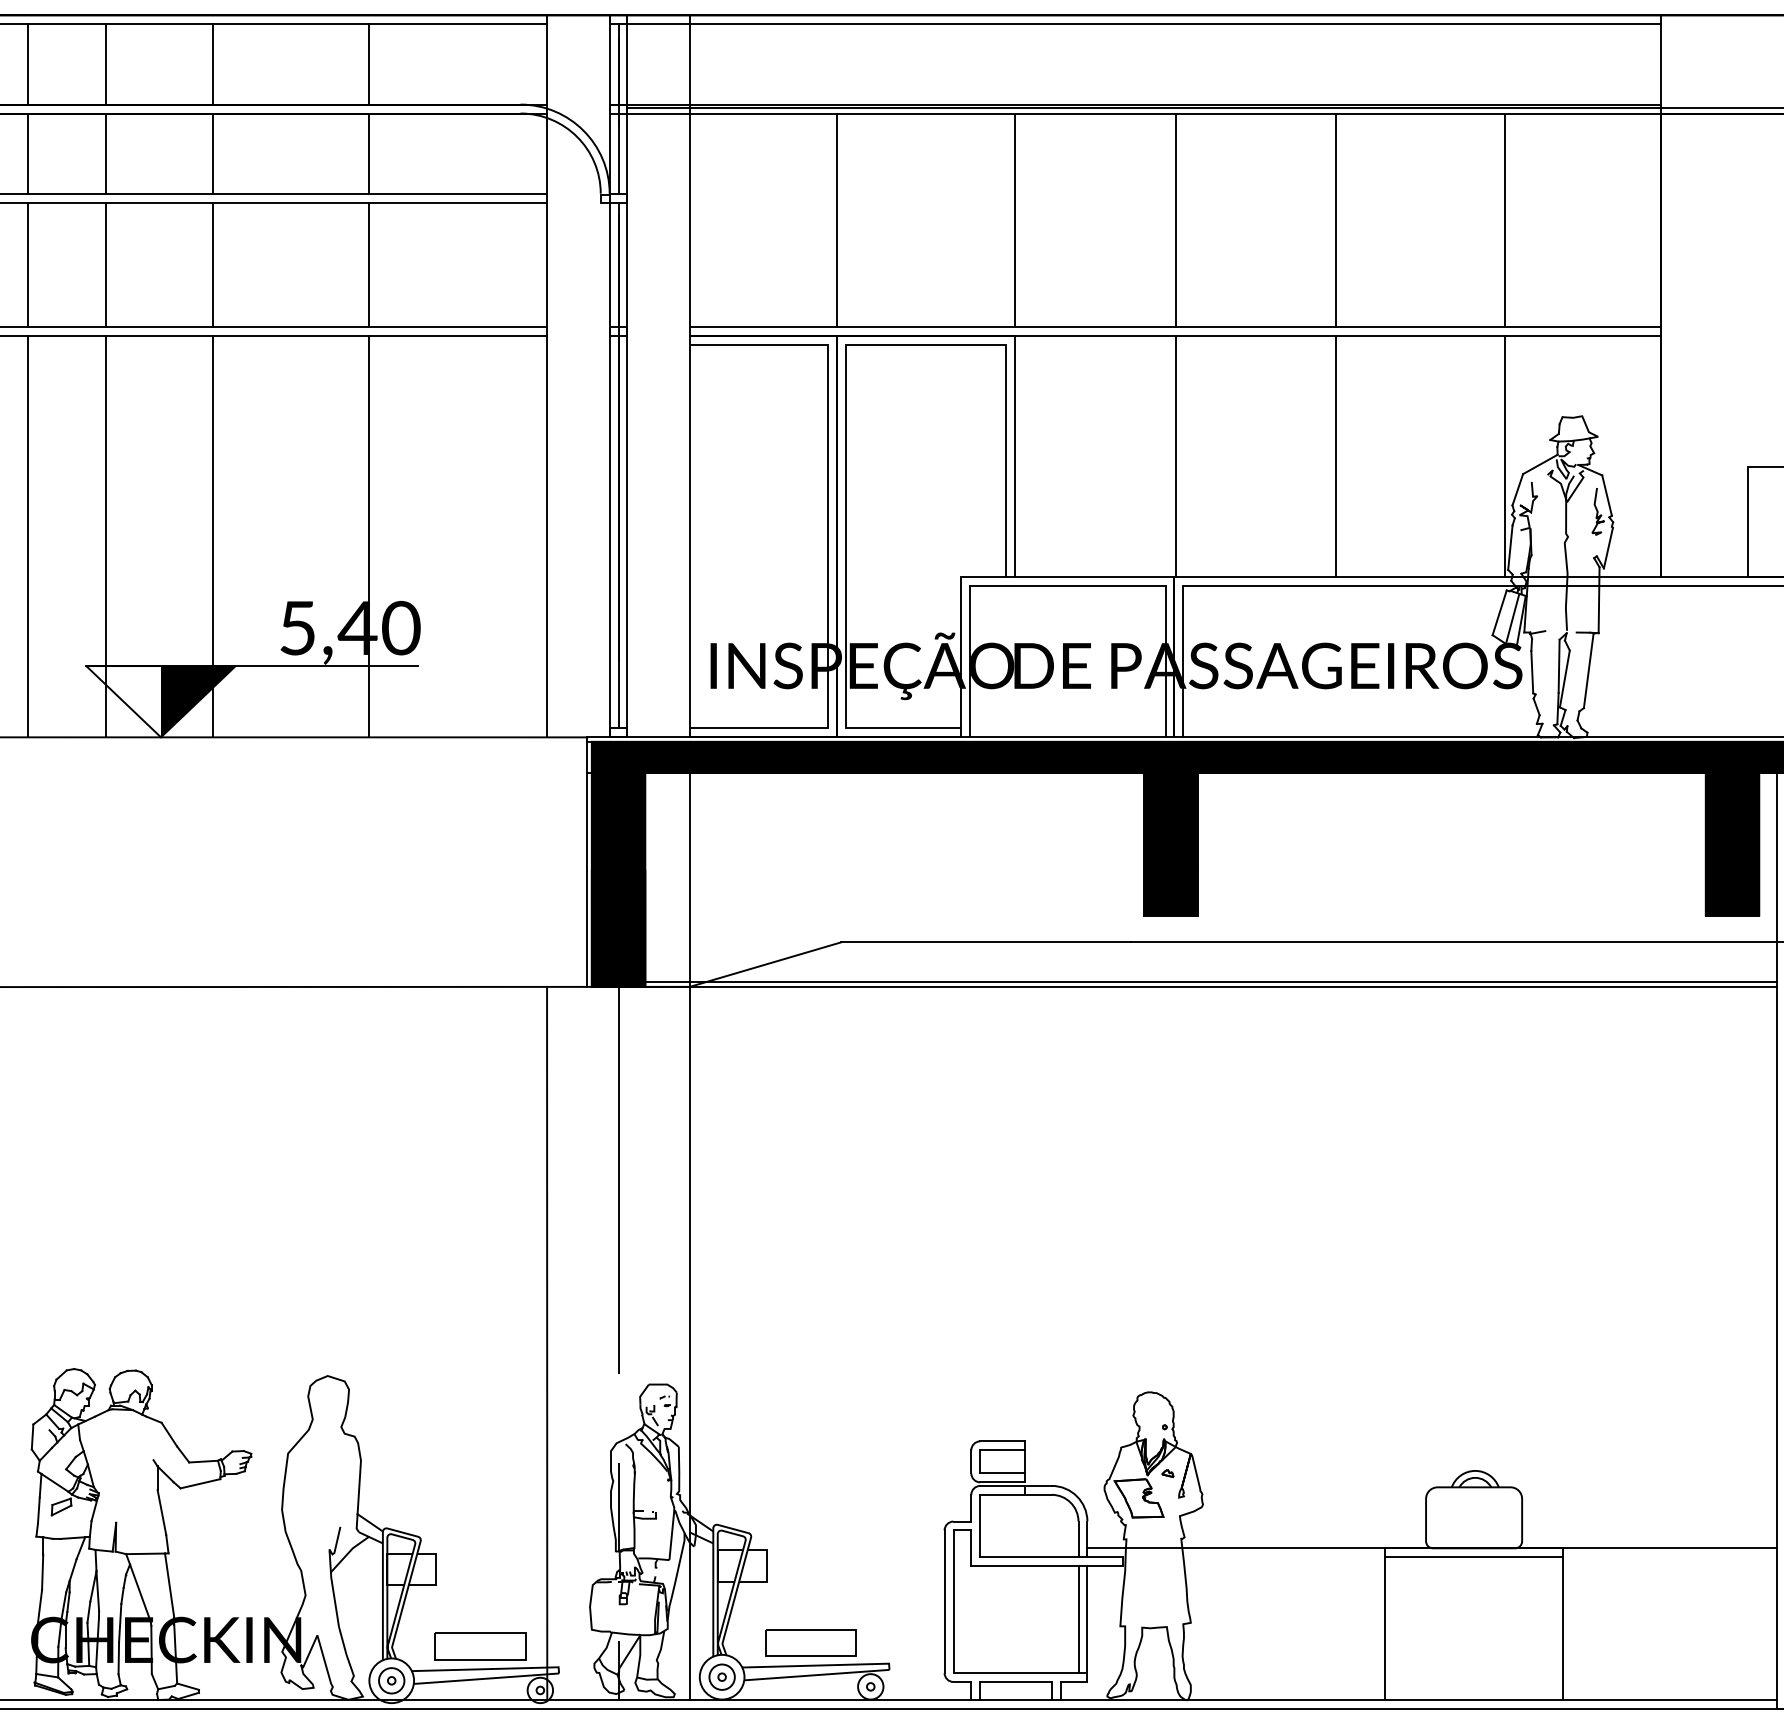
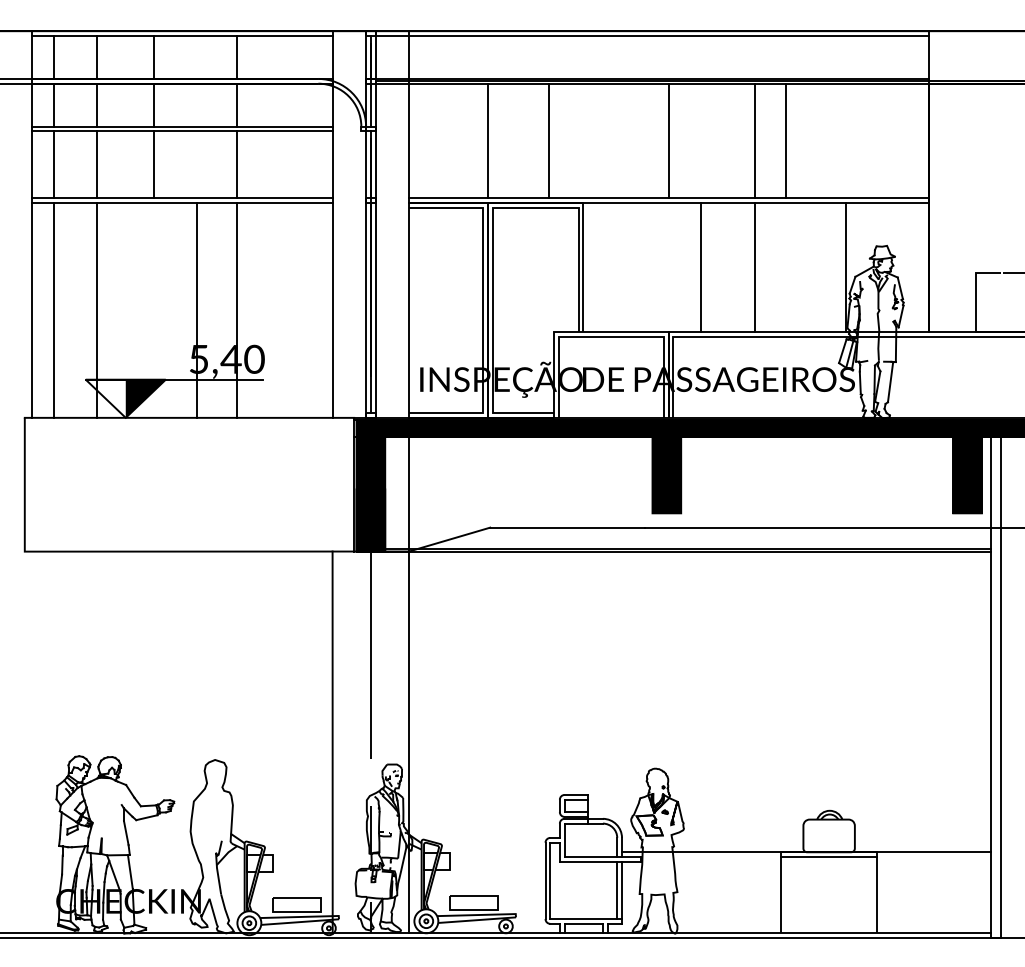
line: (1015, 219) -> (549, 140), moved
line: (1504, 219) -> (785, 140), moved
line: (1176, 456) -> (701, 267), moved
line: (212, 536) -> (196, 310), moved

